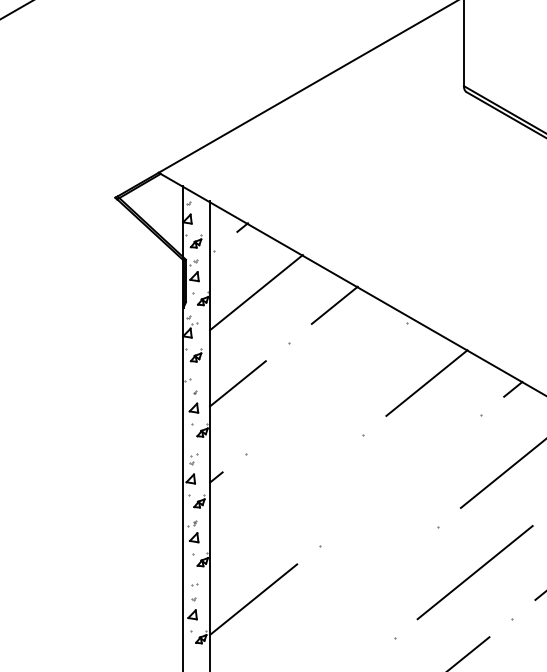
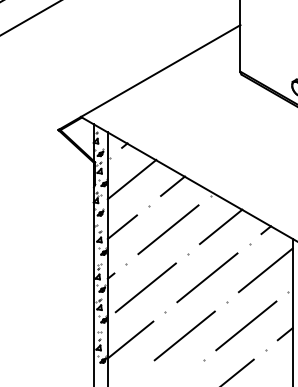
line: (326, 388) -> (168, 229), added
line: (400, 479) -> (207, 277), added
line: (282, 499) -> (145, 287), added
line: (356, 590) -> (184, 335), added

